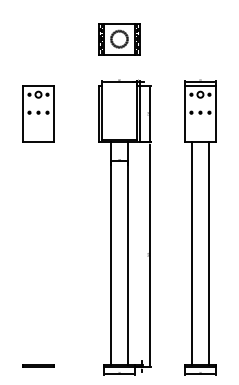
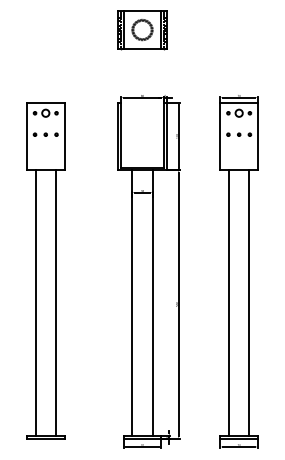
part: (119, 39) -> (142, 30), moved
line: (29, 254) -> (35, 303), added
line: (47, 254) -> (56, 303), added

